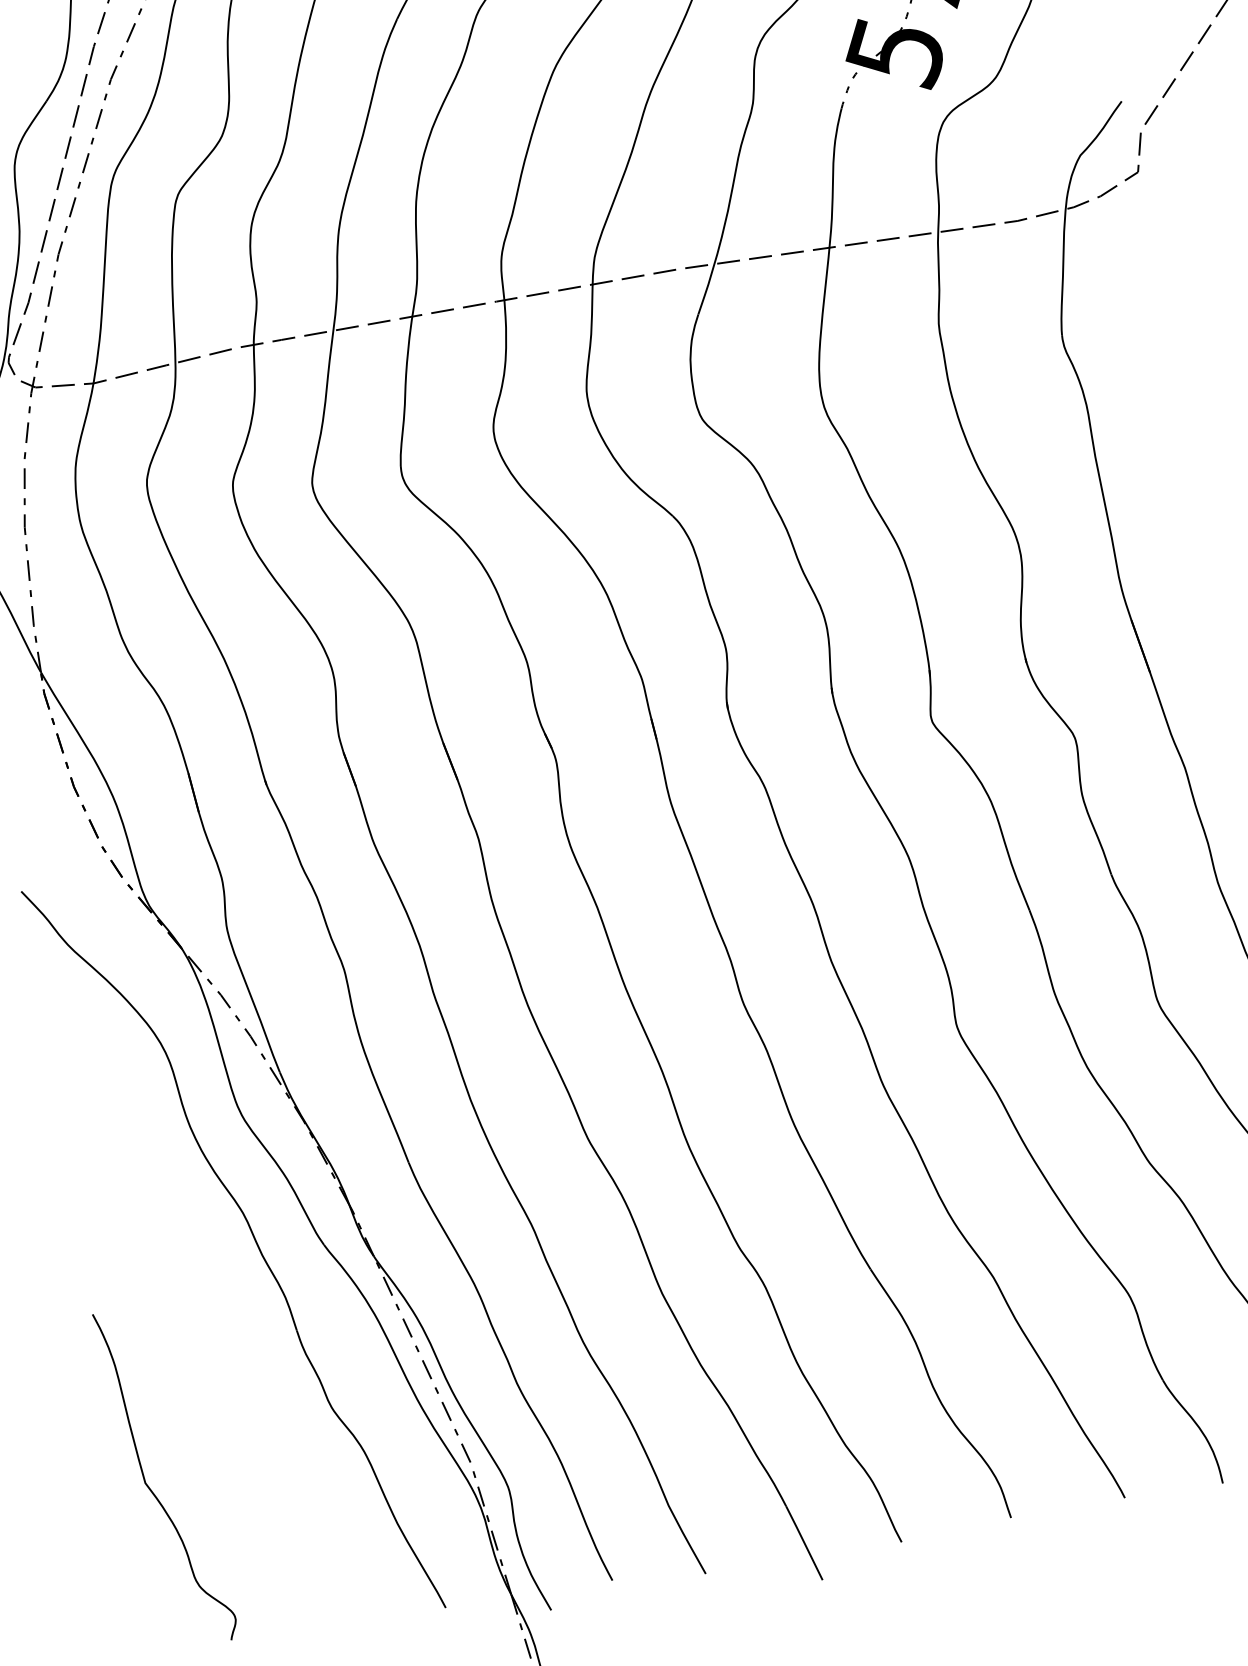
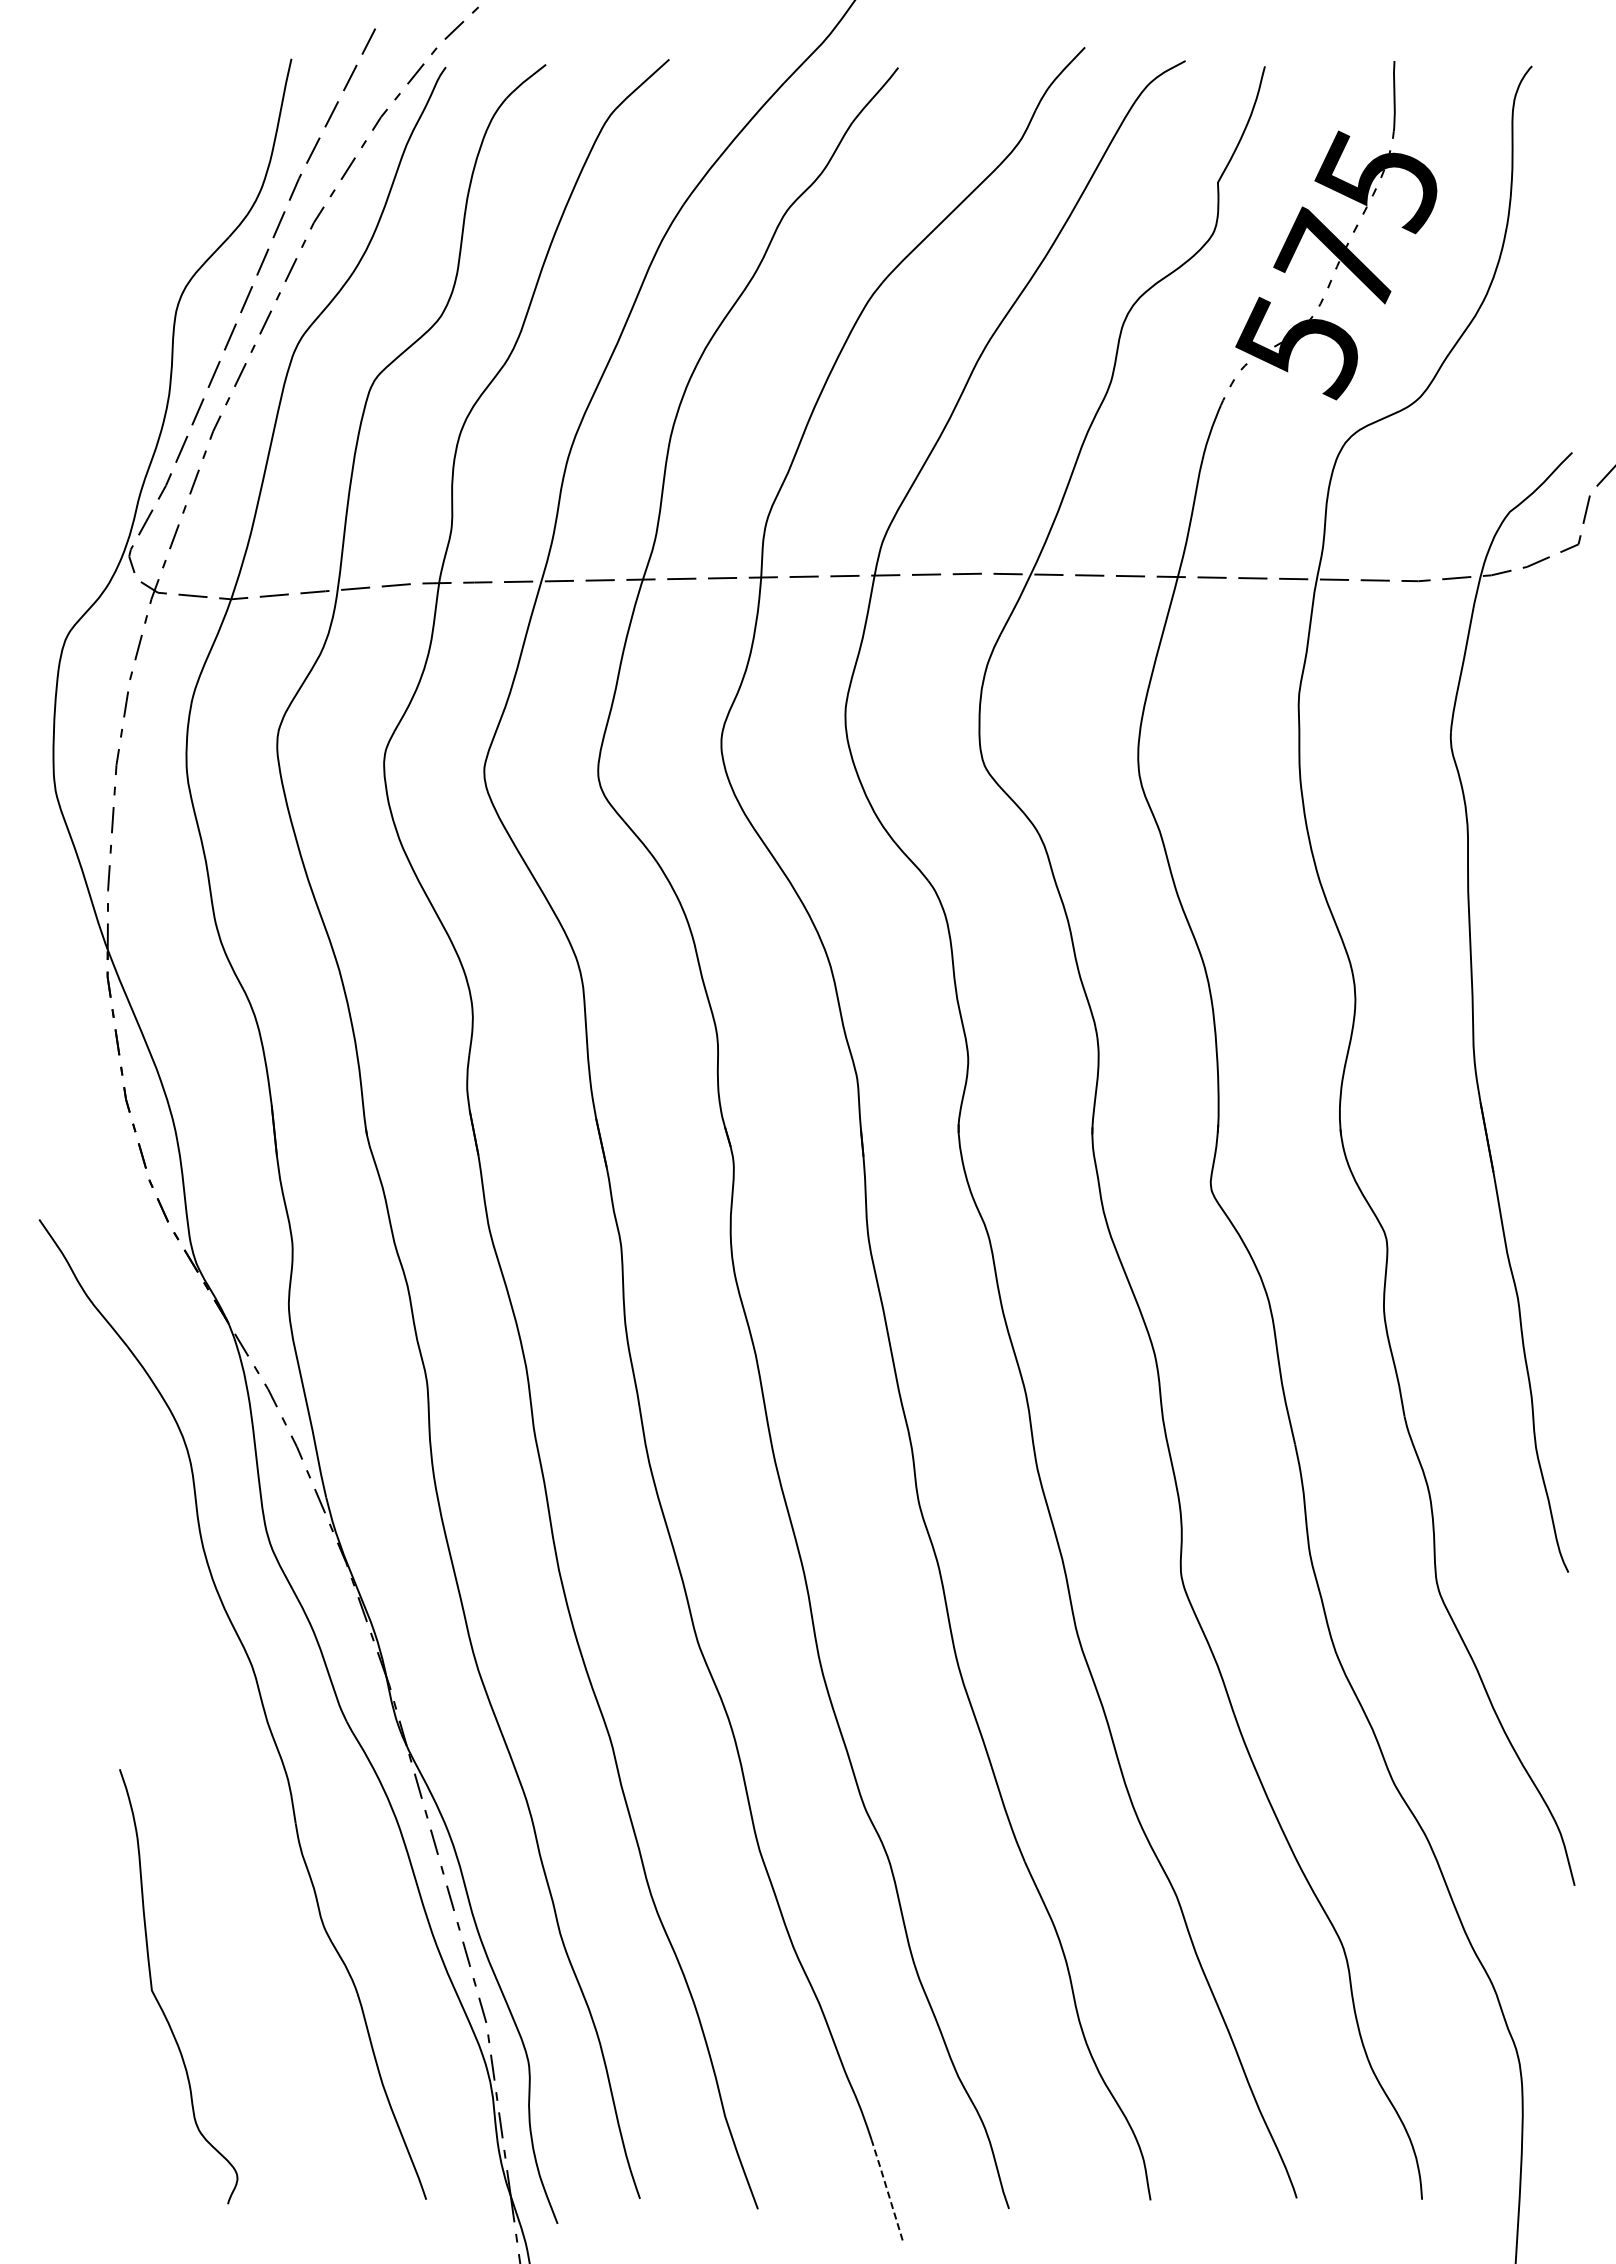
curve: (150, 1488) -> (157, 1998), moved
line: (804, 1542) -> (887, 2189), solid -> dashed

